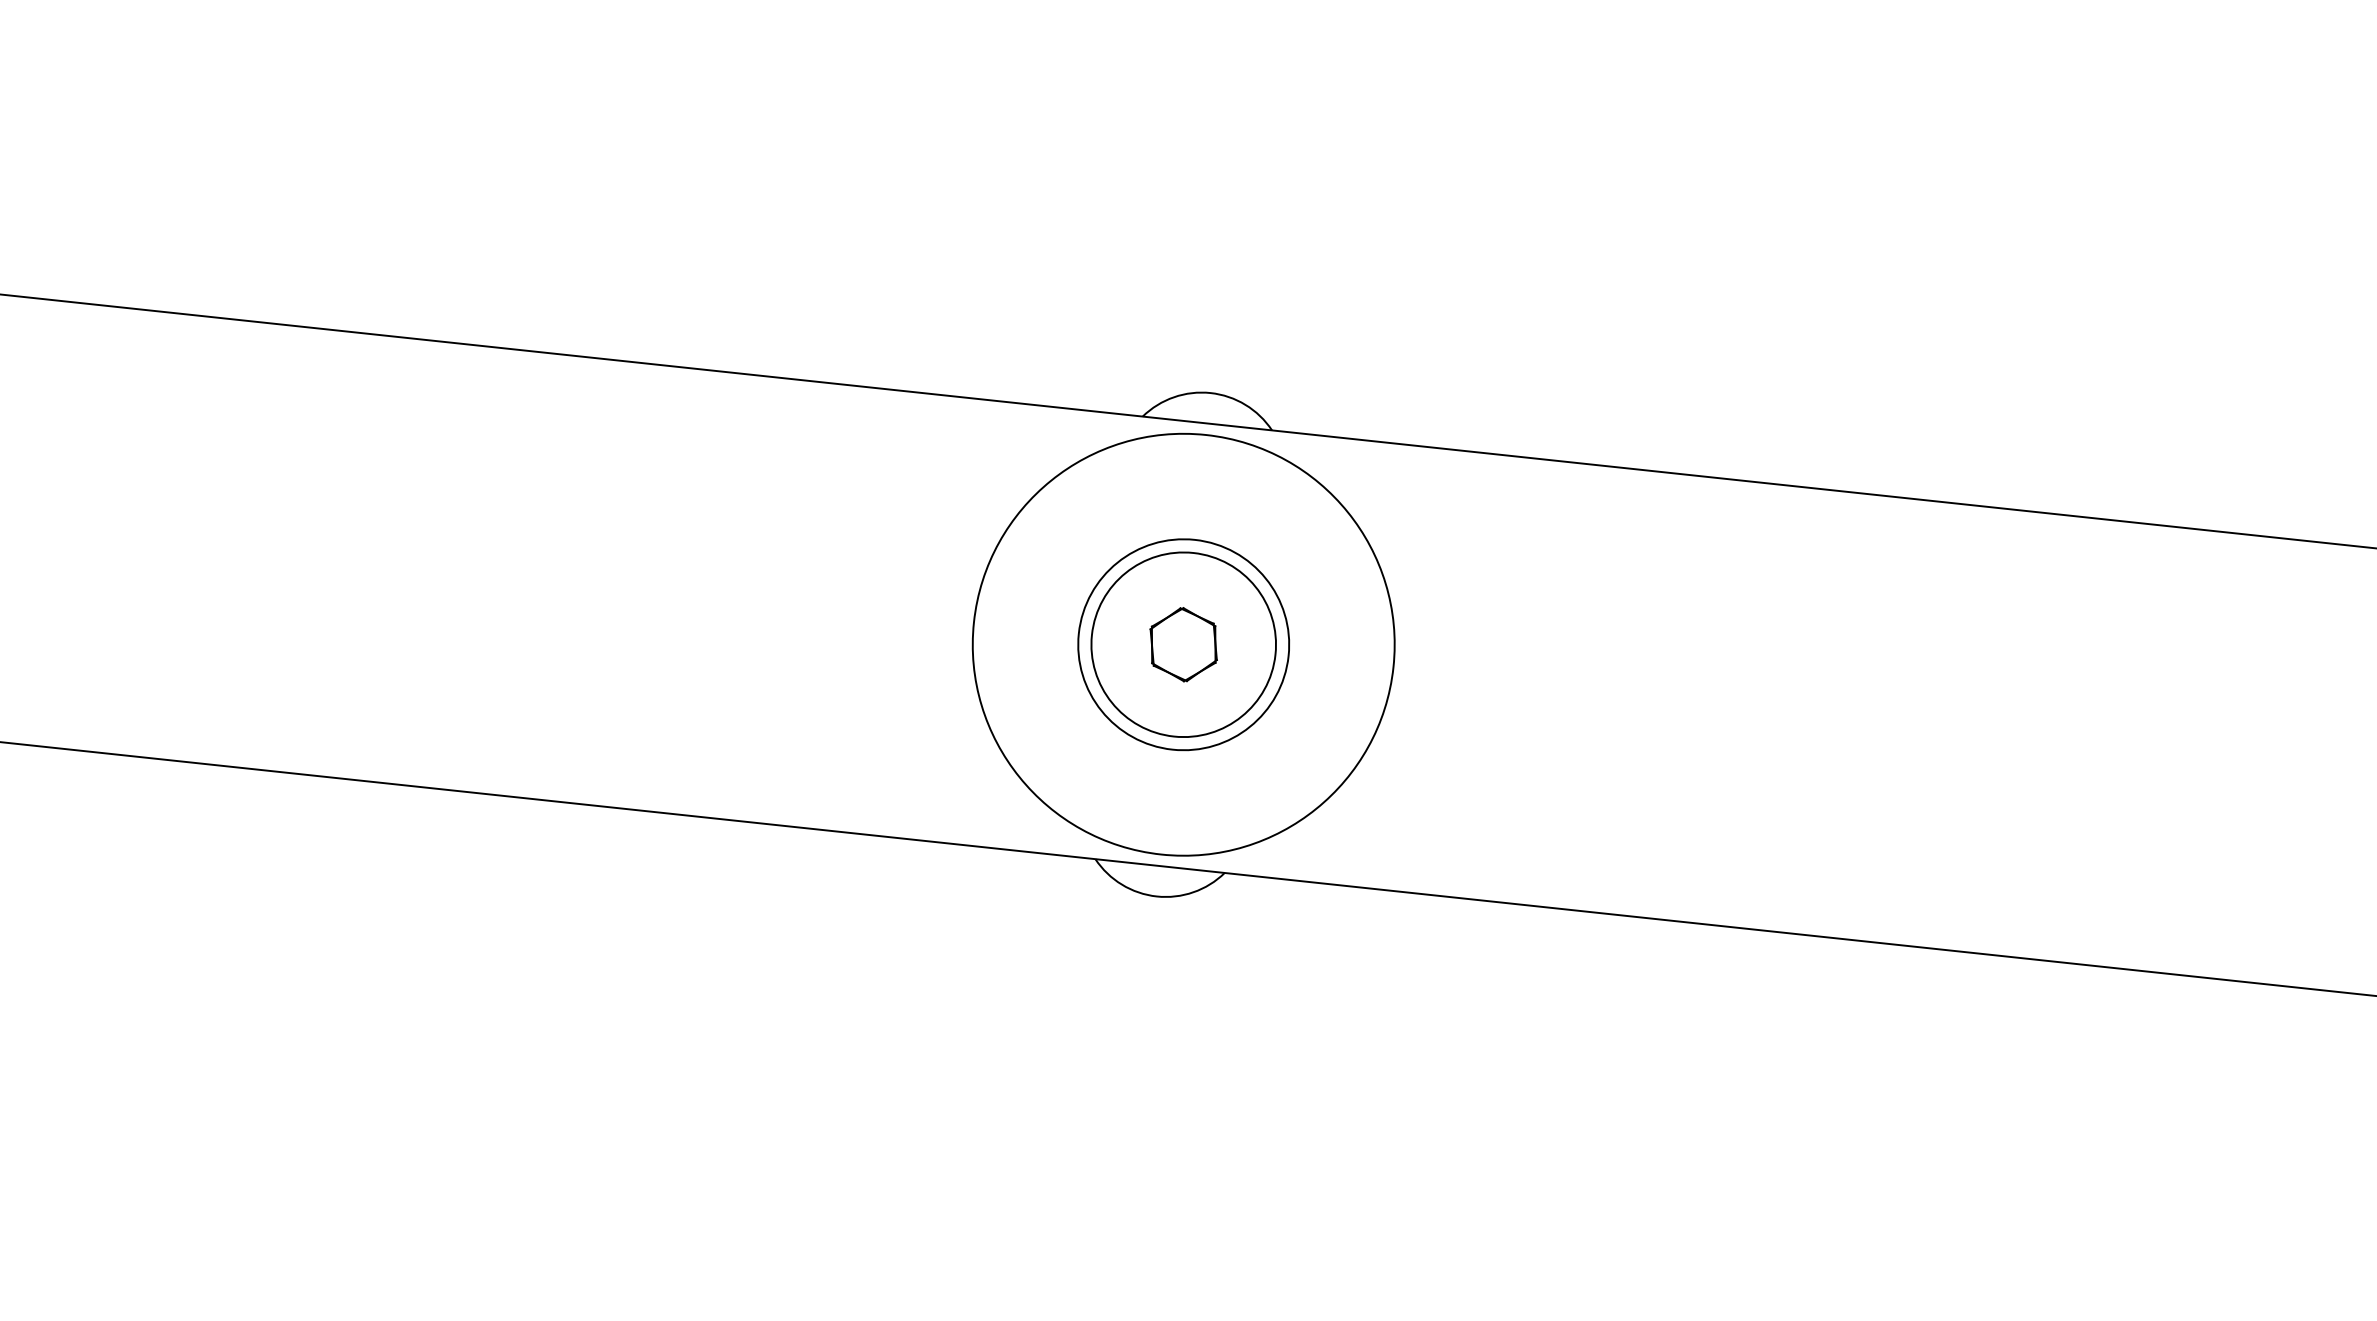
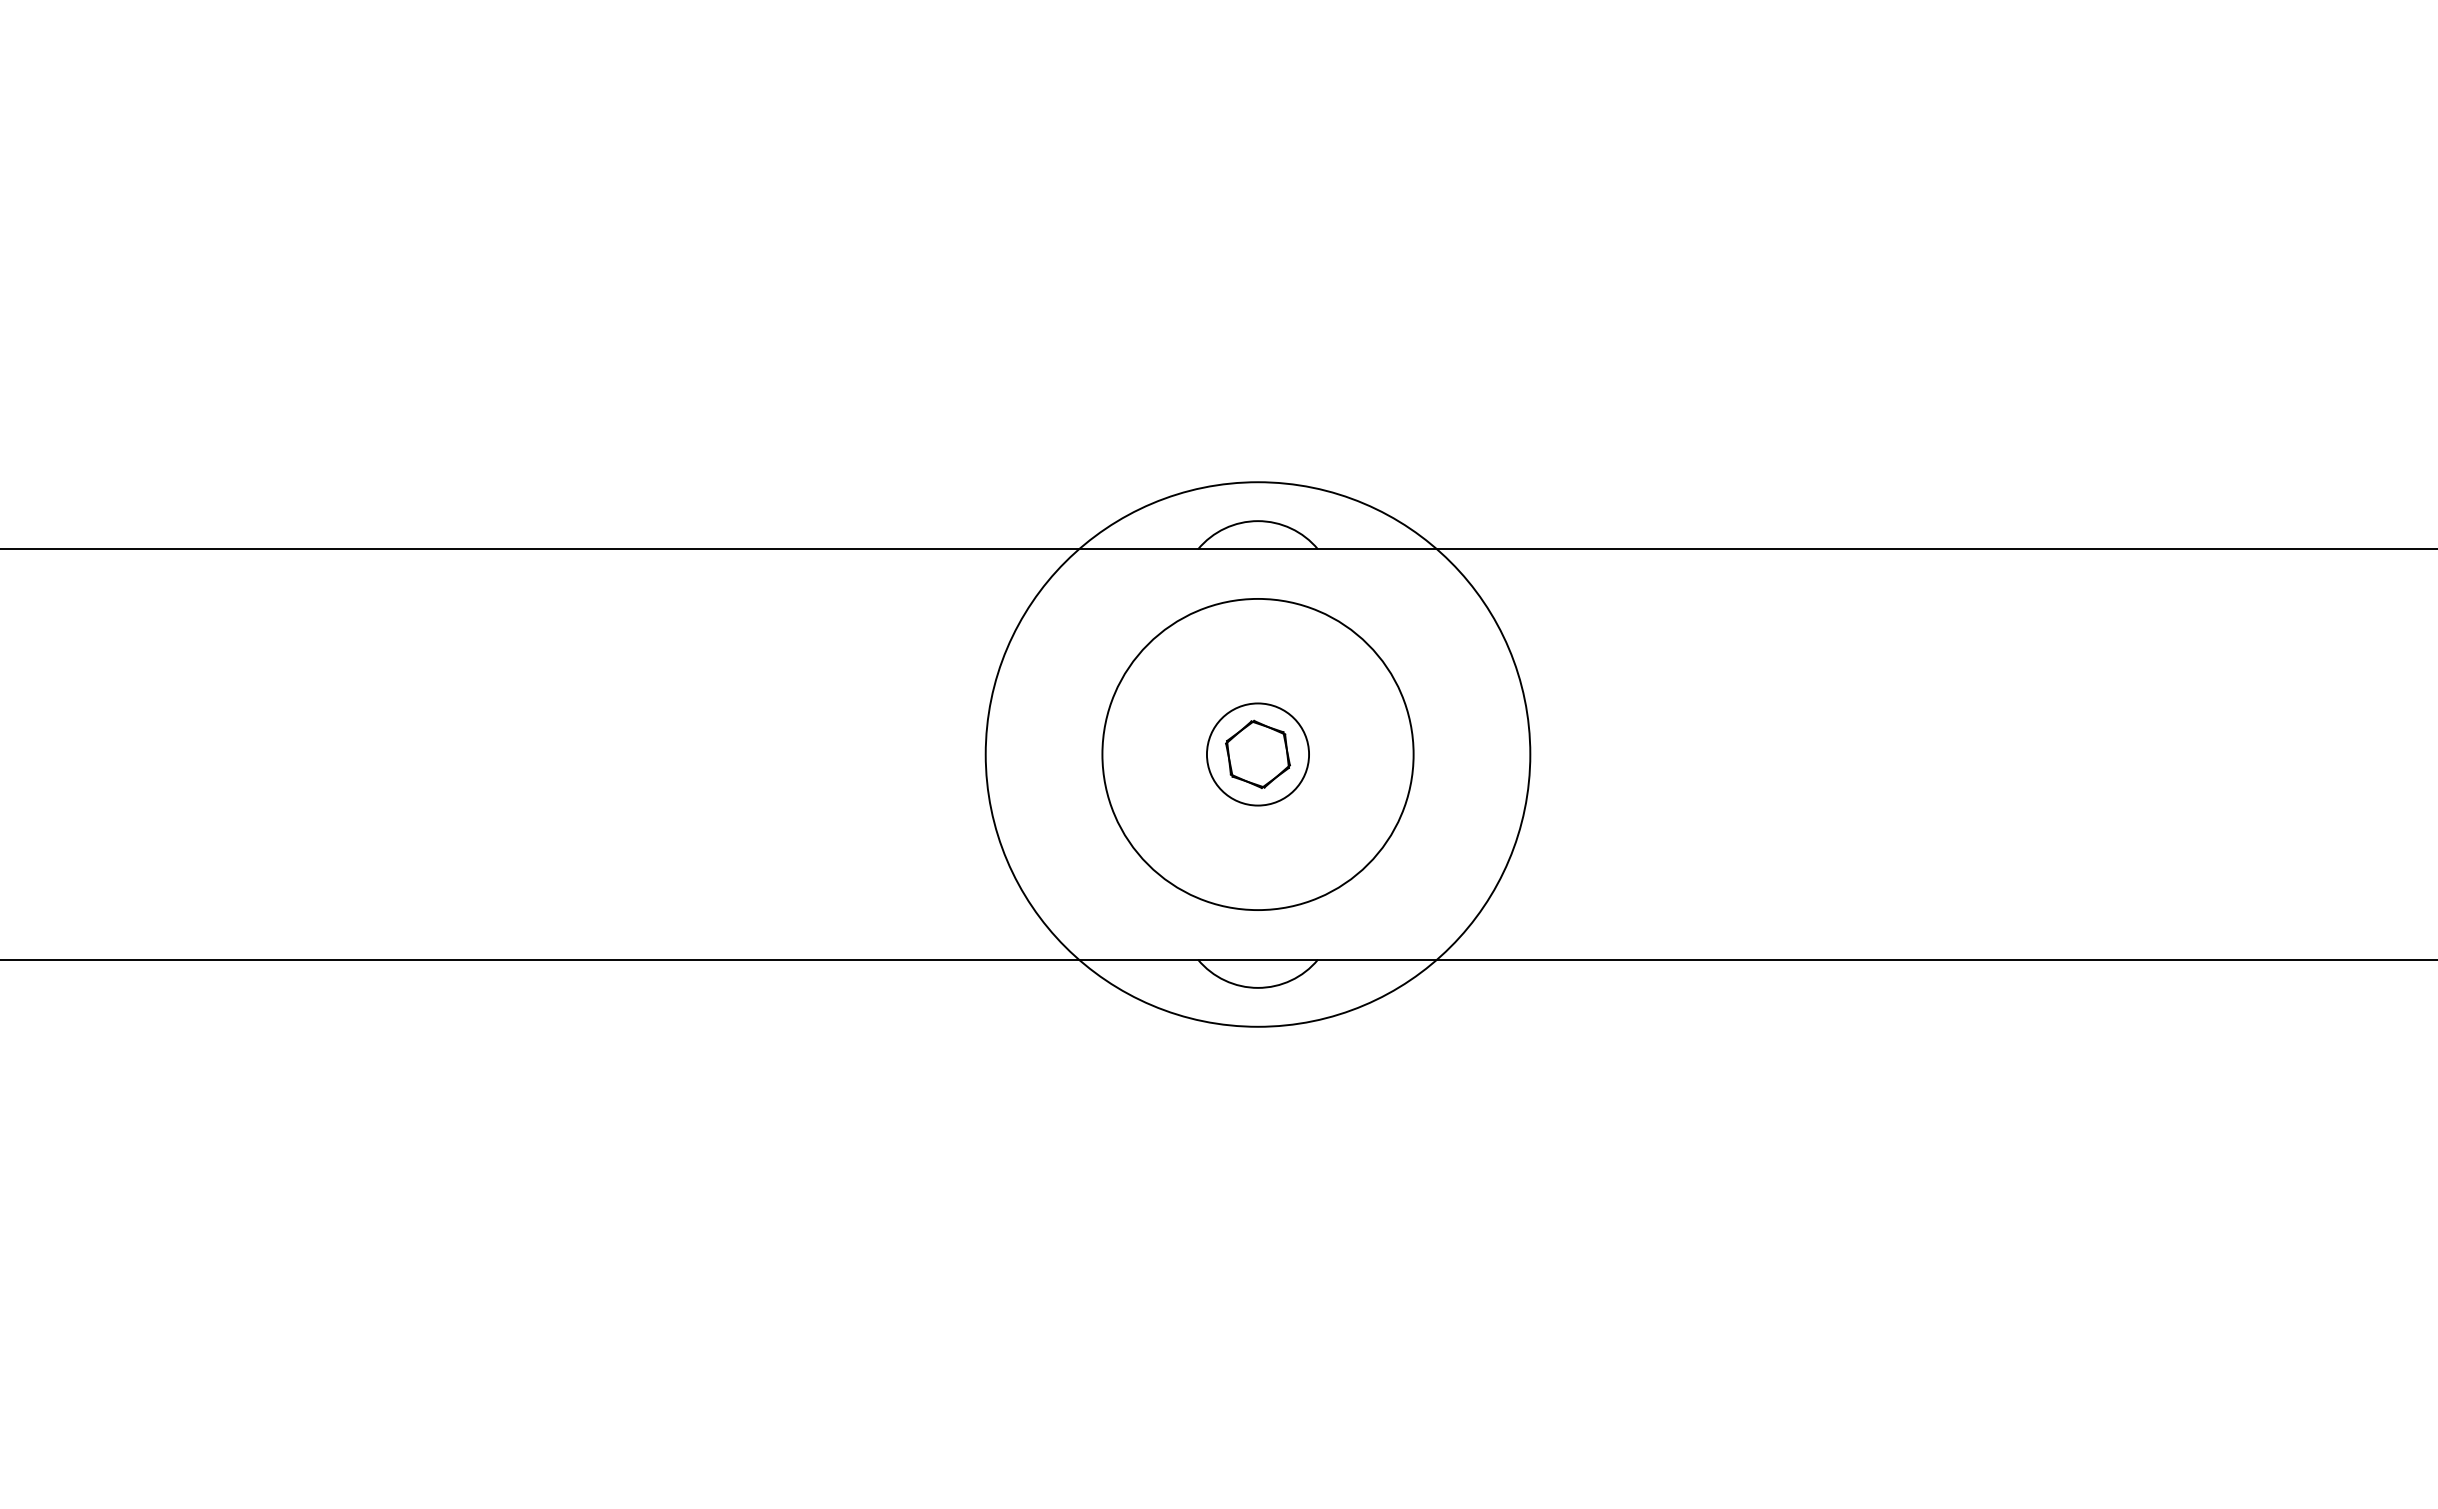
circle: (1183, 644) -> (1257, 754), size x0.6
circle: (1183, 644) -> (1257, 754), size x1.4
circle: (1183, 644) -> (1257, 754), size x1.6

